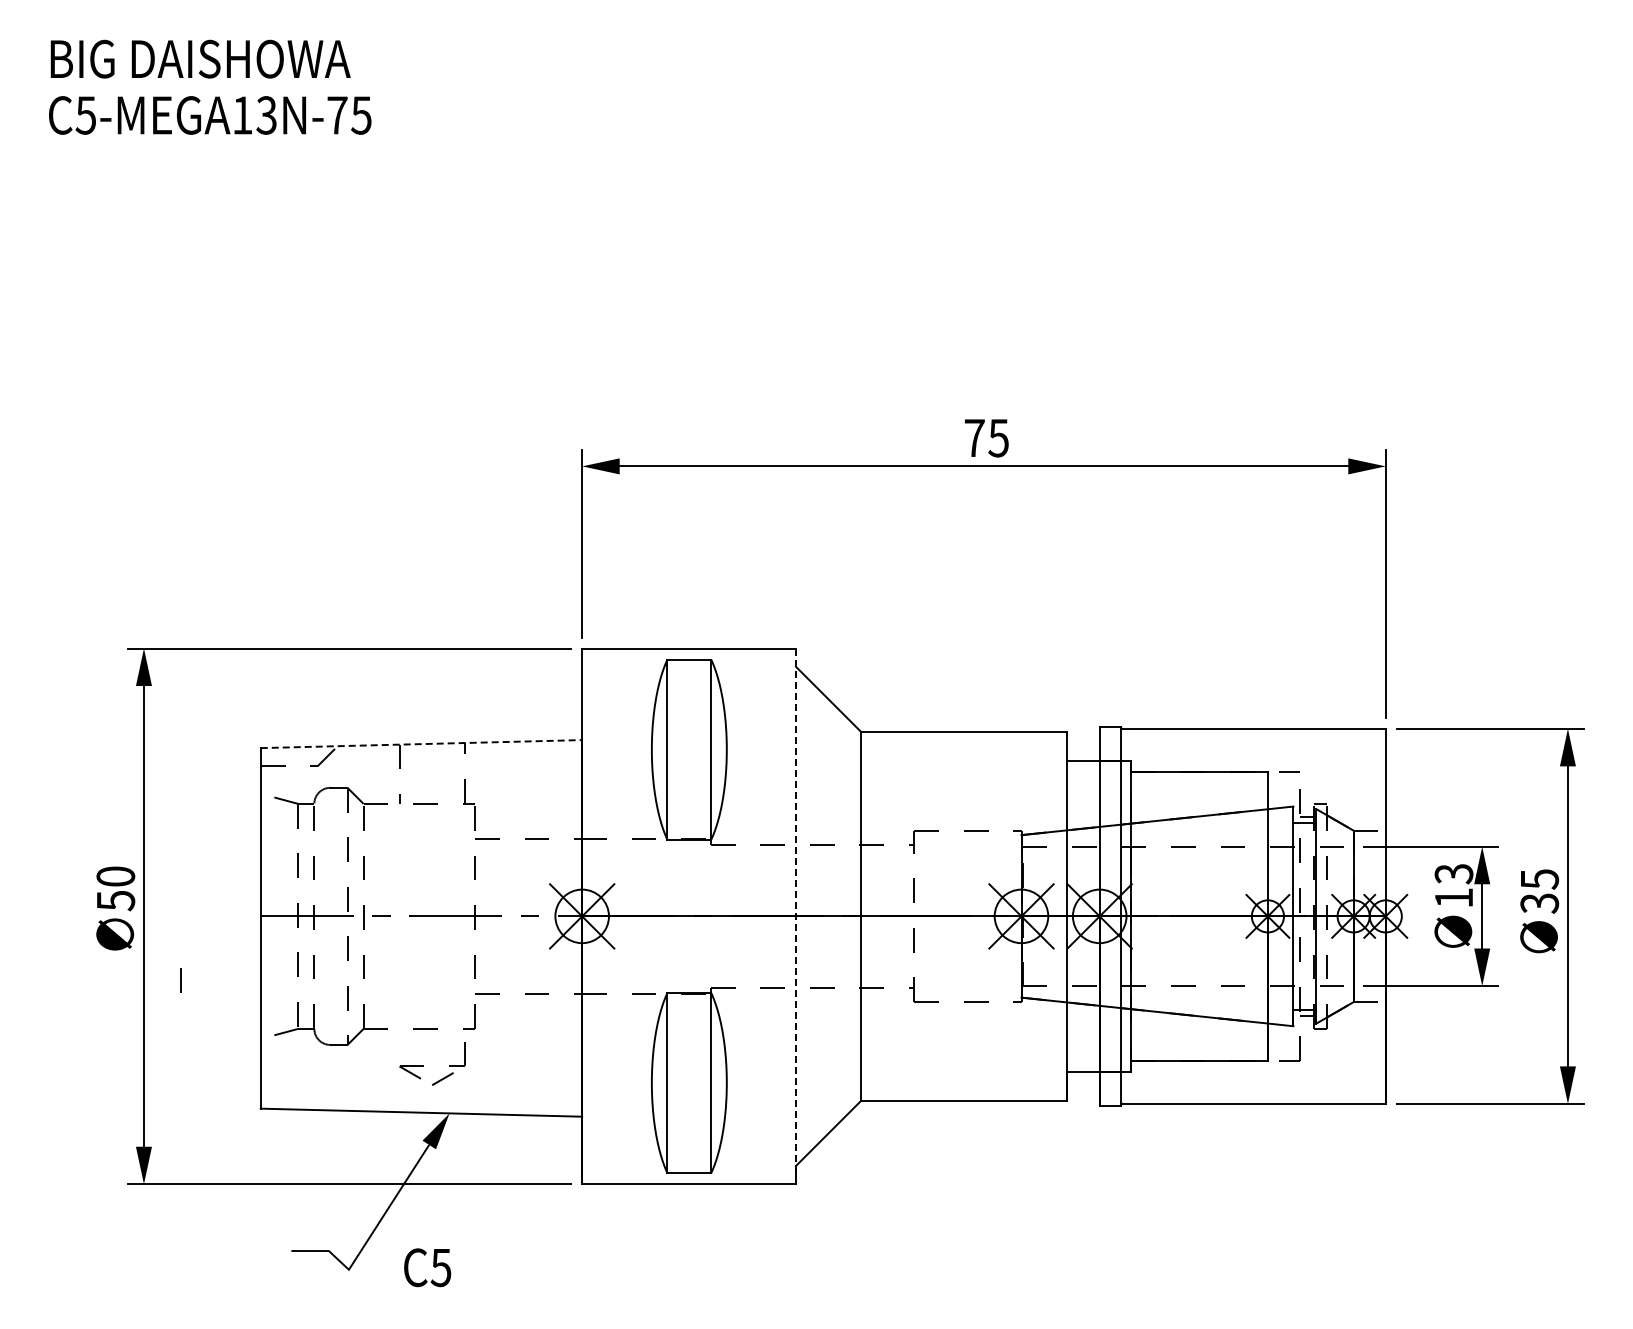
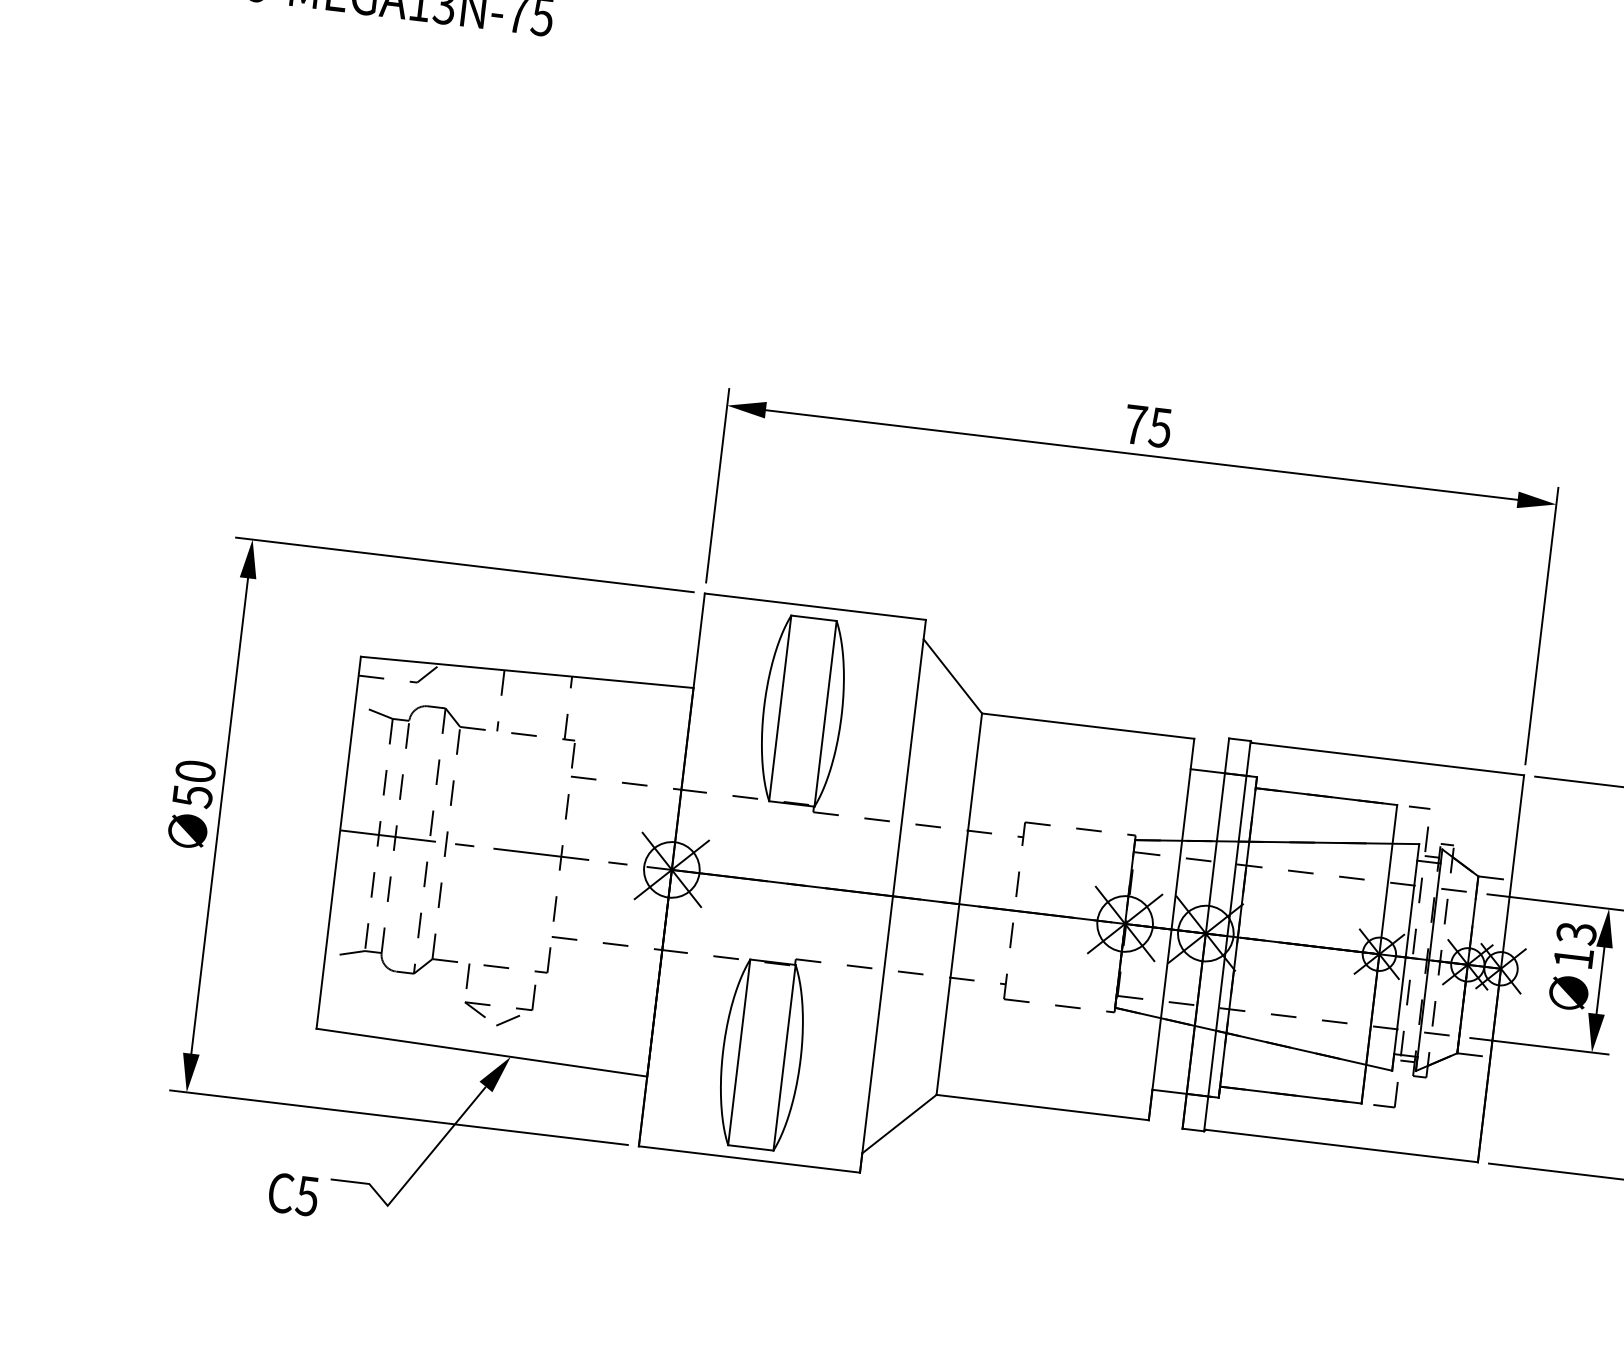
line: (421, 744) -> (527, 672), dashed -> solid
line: (796, 916) -> (892, 896), dashed -> solid
line: (180, 980) -> (467, 976), moved
text: (427, 1267) -> (293, 1194), moved

